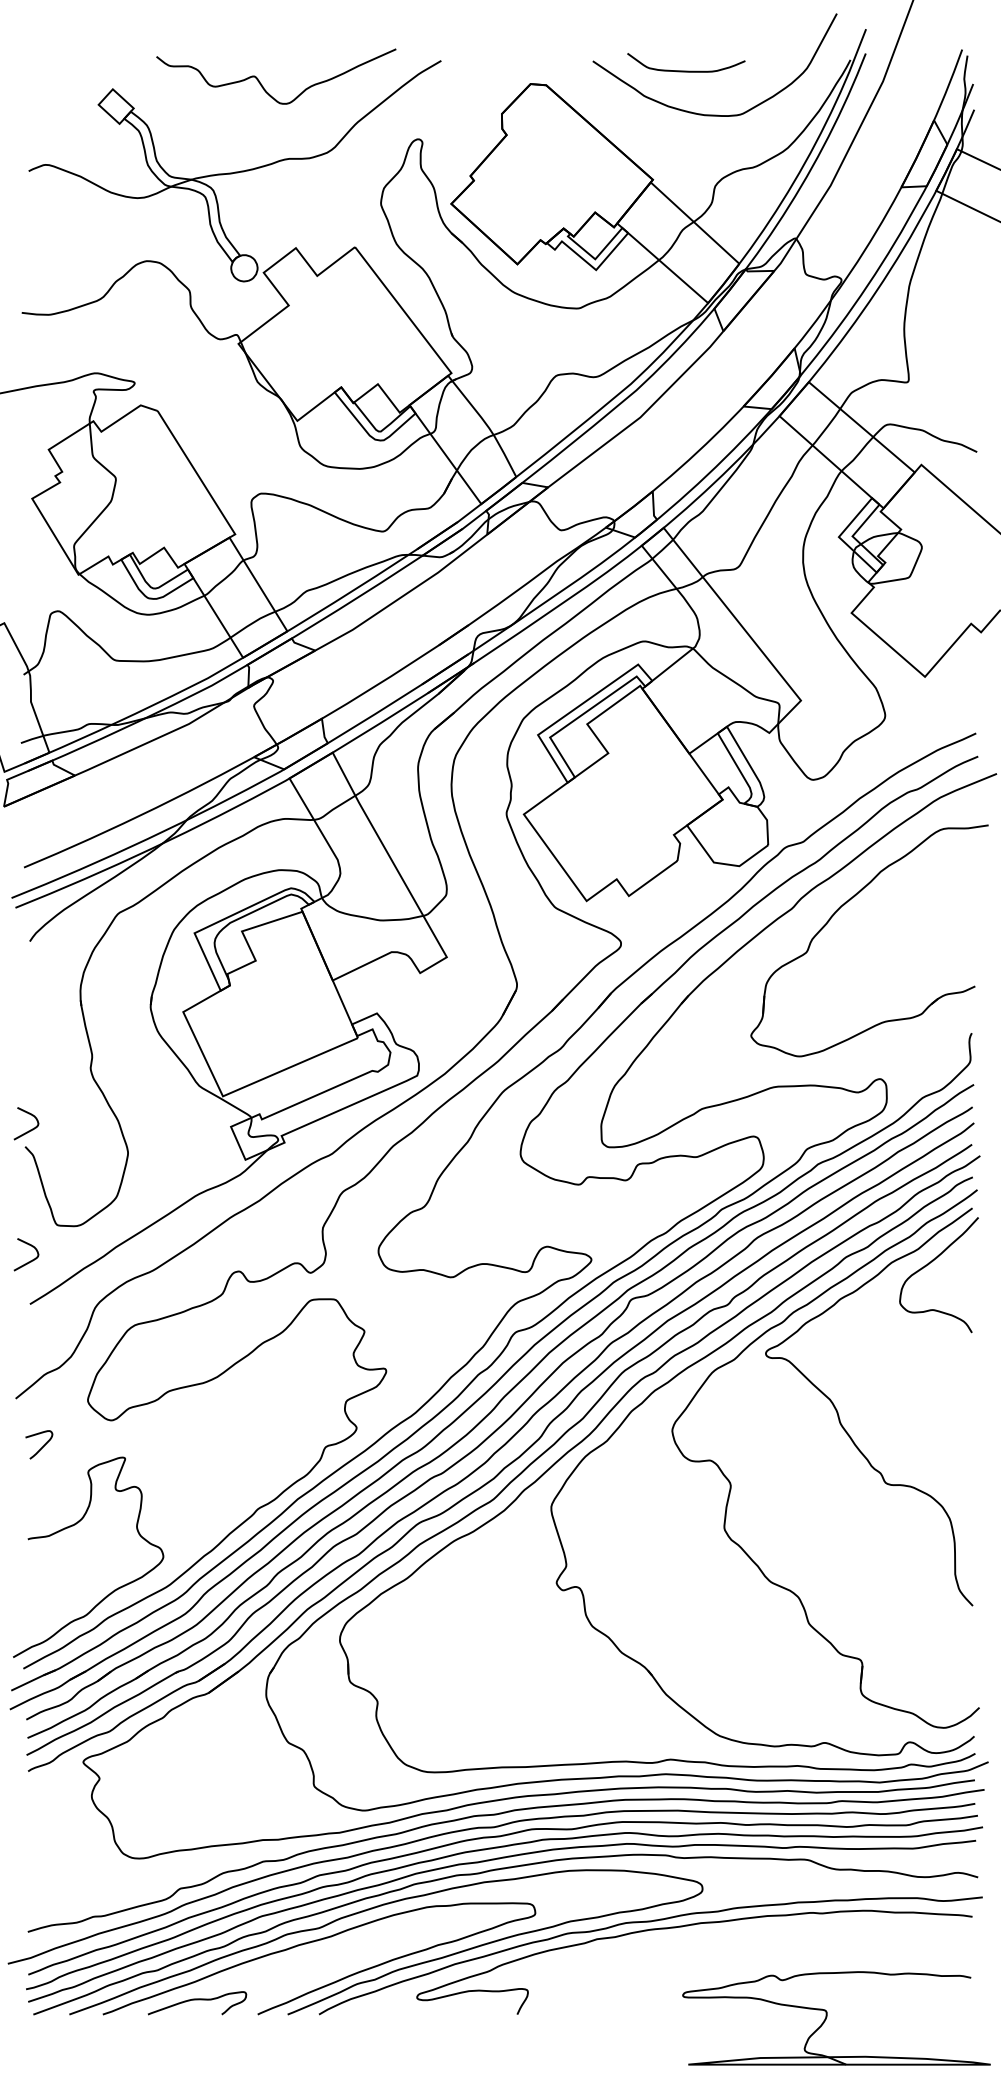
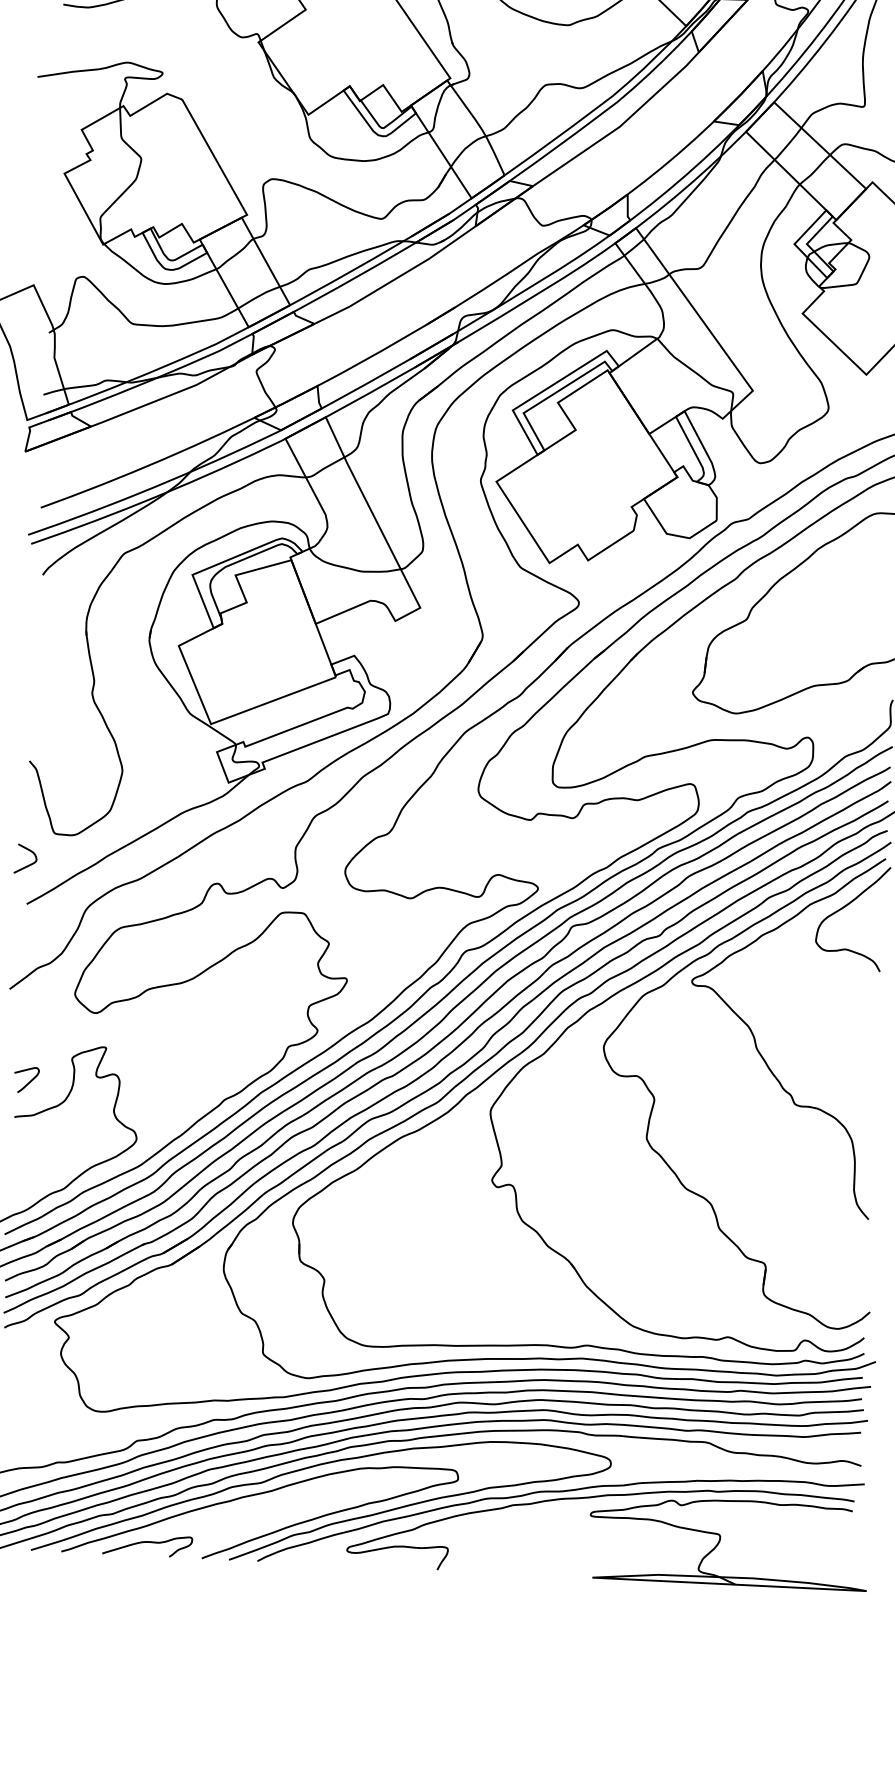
curve: (30, 1129) -> (34, 745), removed
curve: (42, 1446) -> (29, 1081), moved
part: (827, 2017) -> (720, 1541), moved

